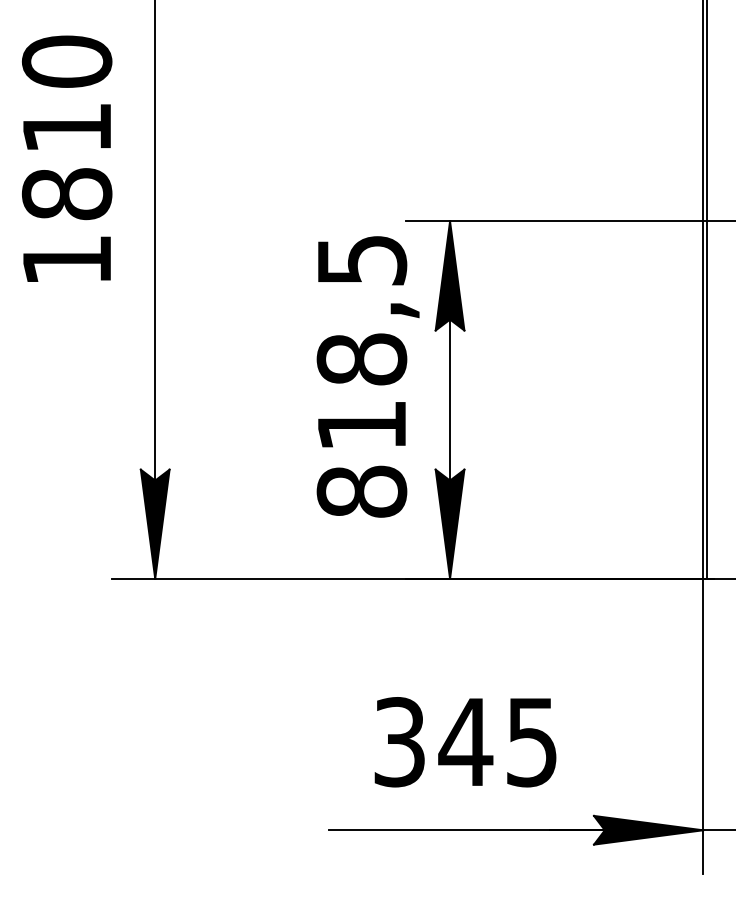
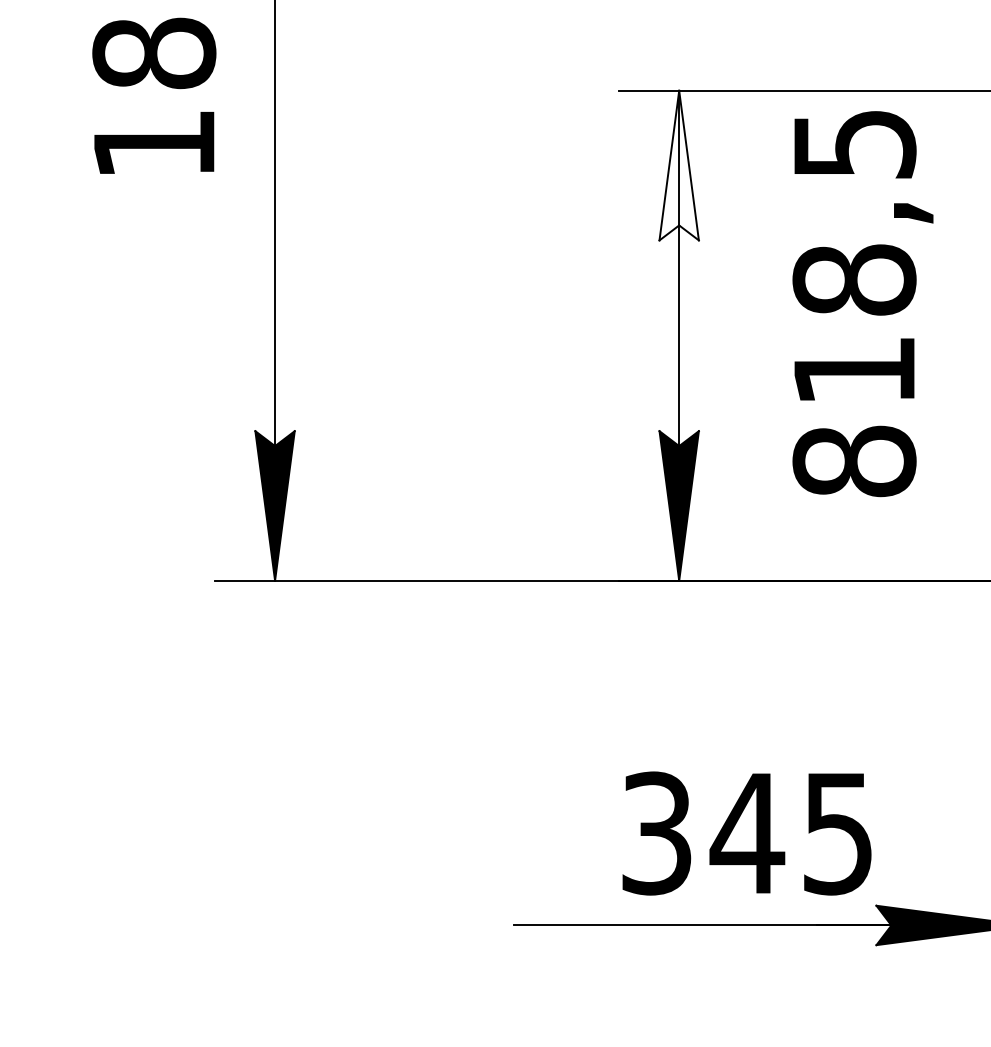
fill: (449, 275) -> (678, 165), removed
text: (367, 376) -> (862, 303), moved
text: (465, 742) -> (746, 833), moved

